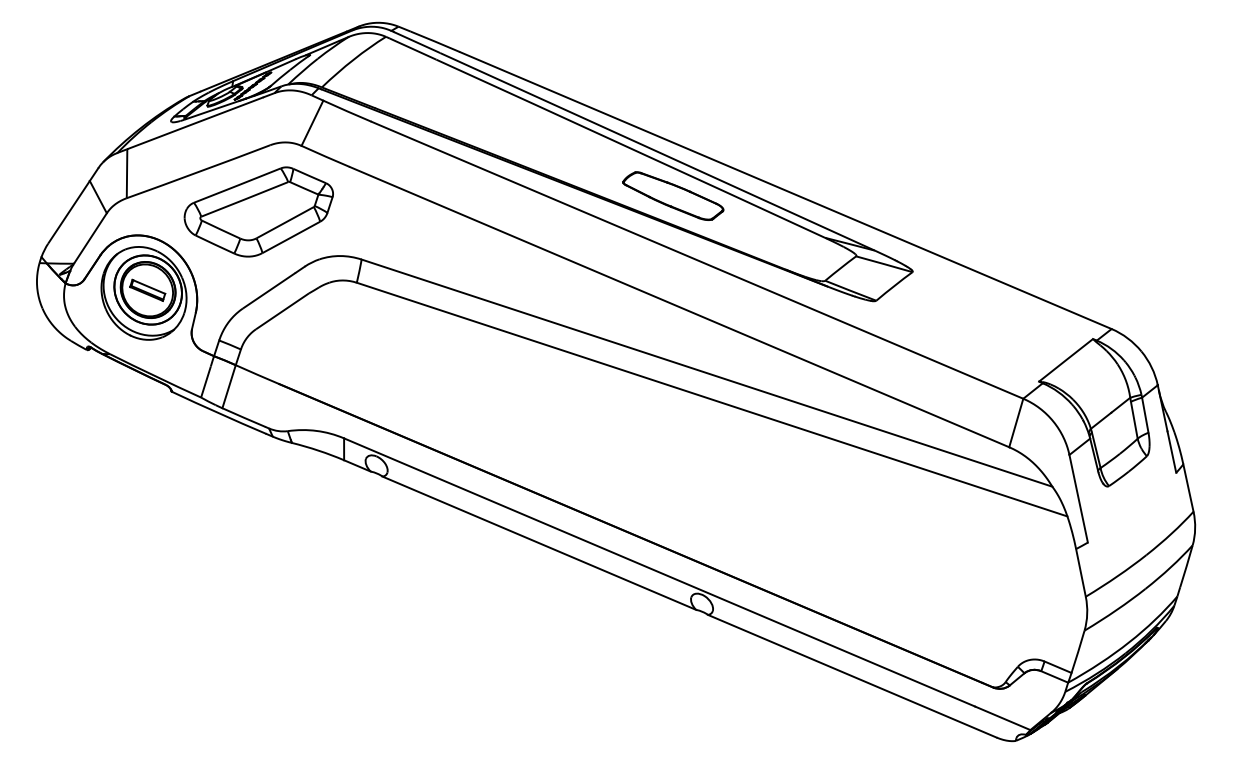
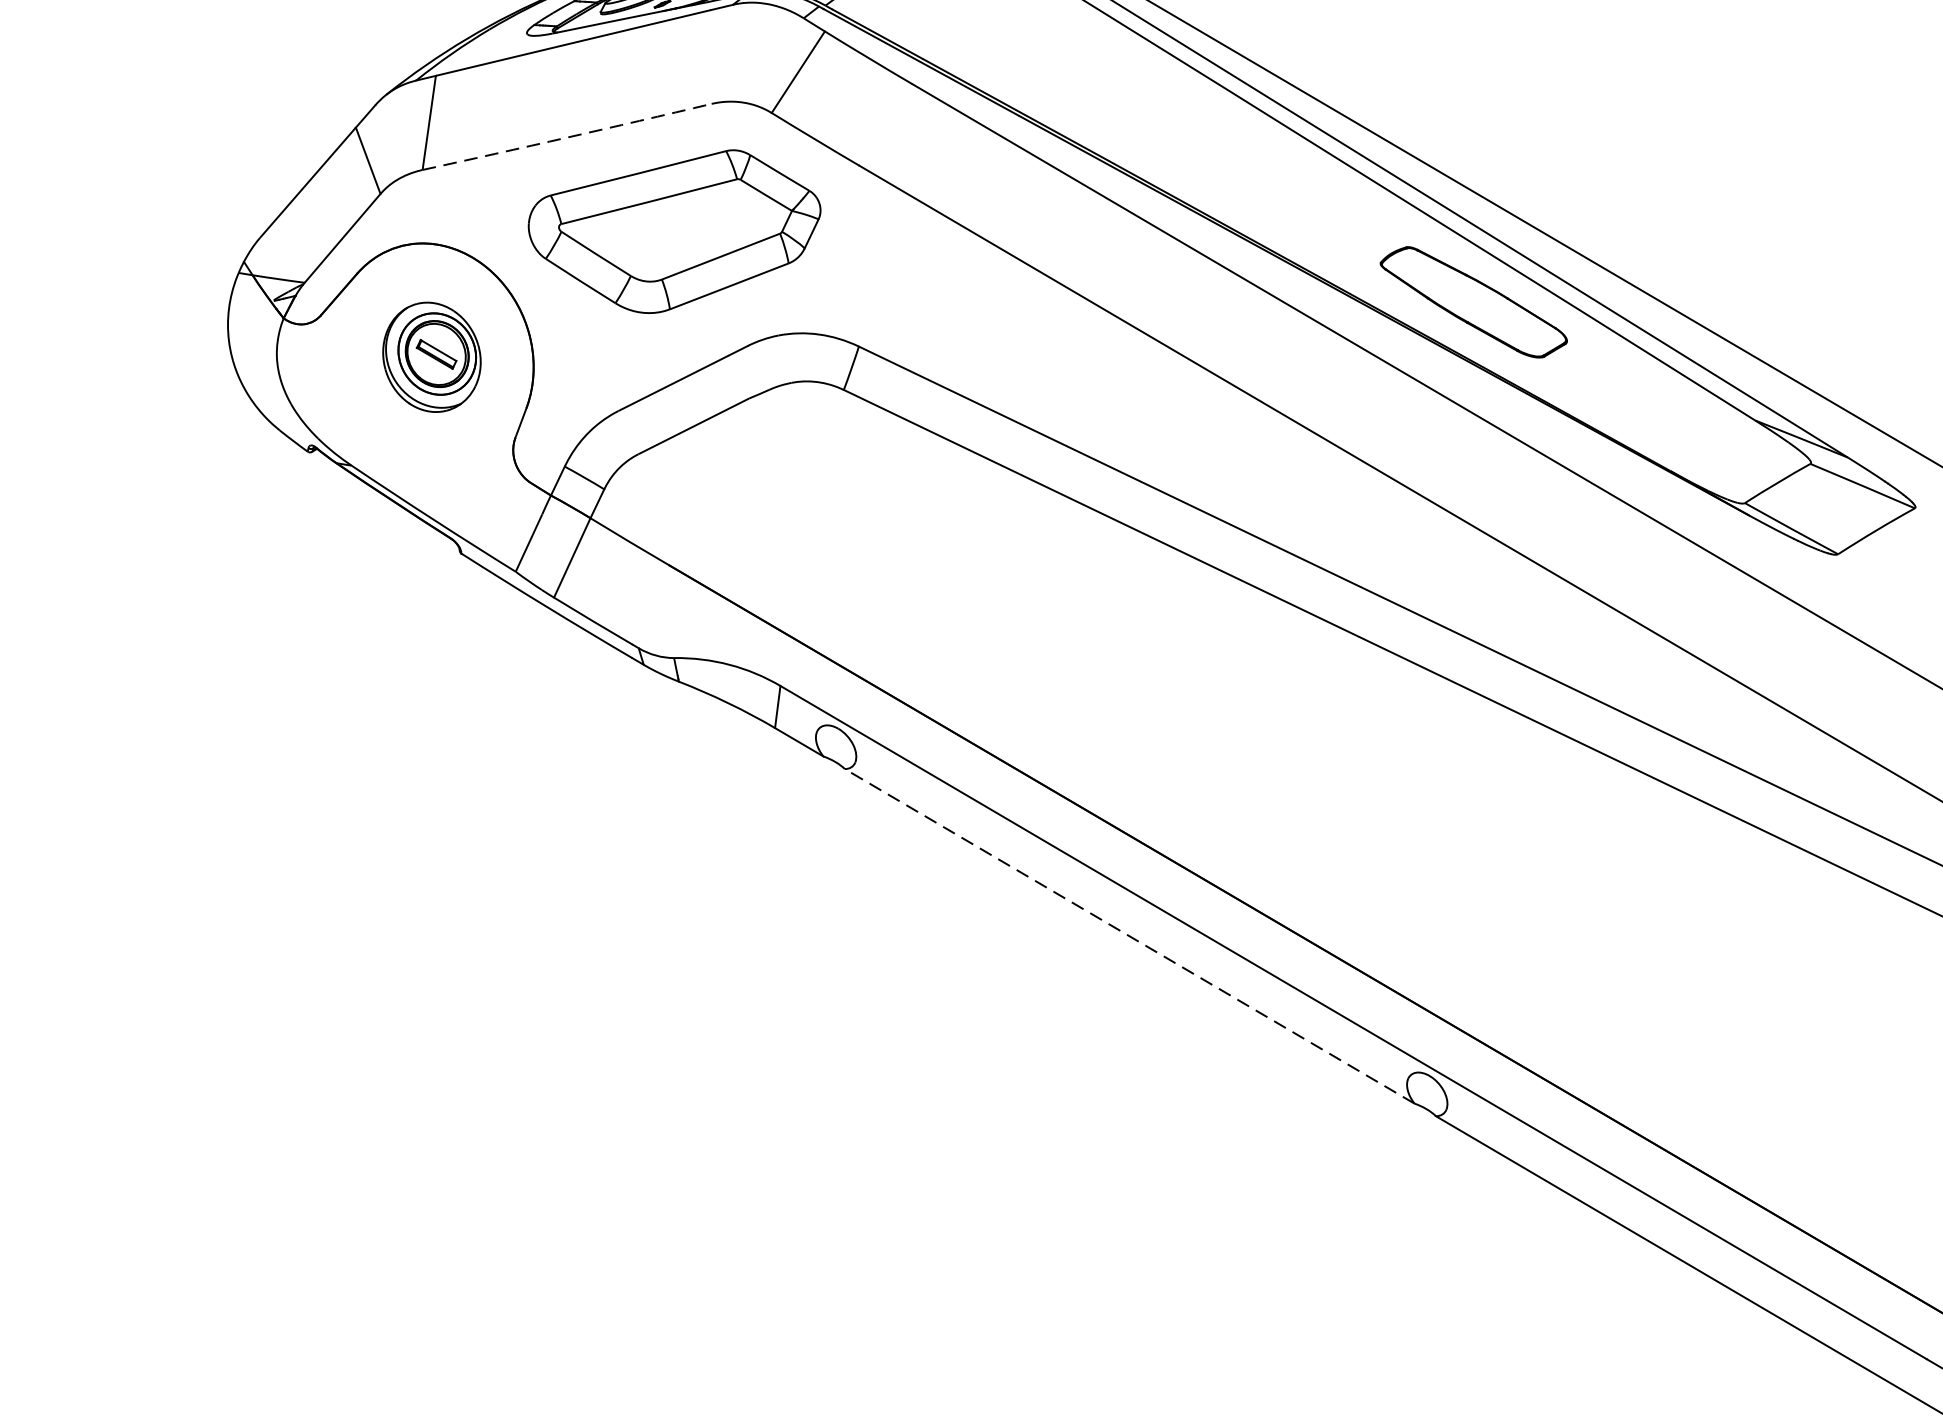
arc: (198, 172) -> (566, 138), solid -> dashed
part: (143, 293) -> (430, 357), size x0.6
line: (538, 543) -> (1127, 936), solid -> dashed

